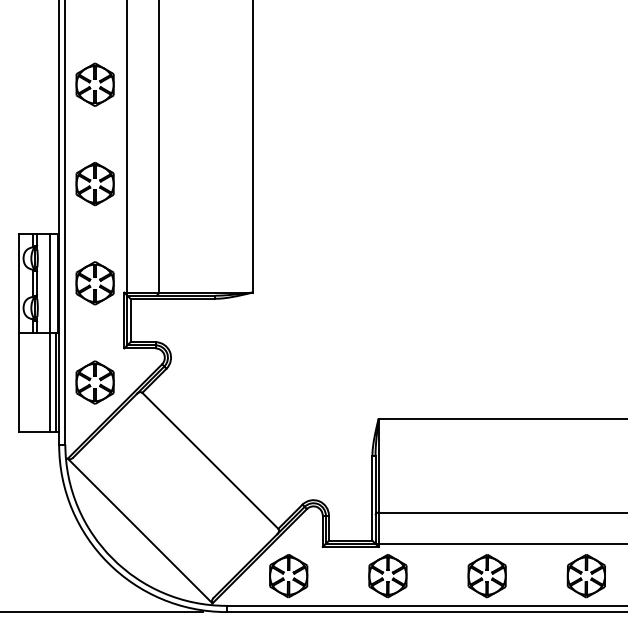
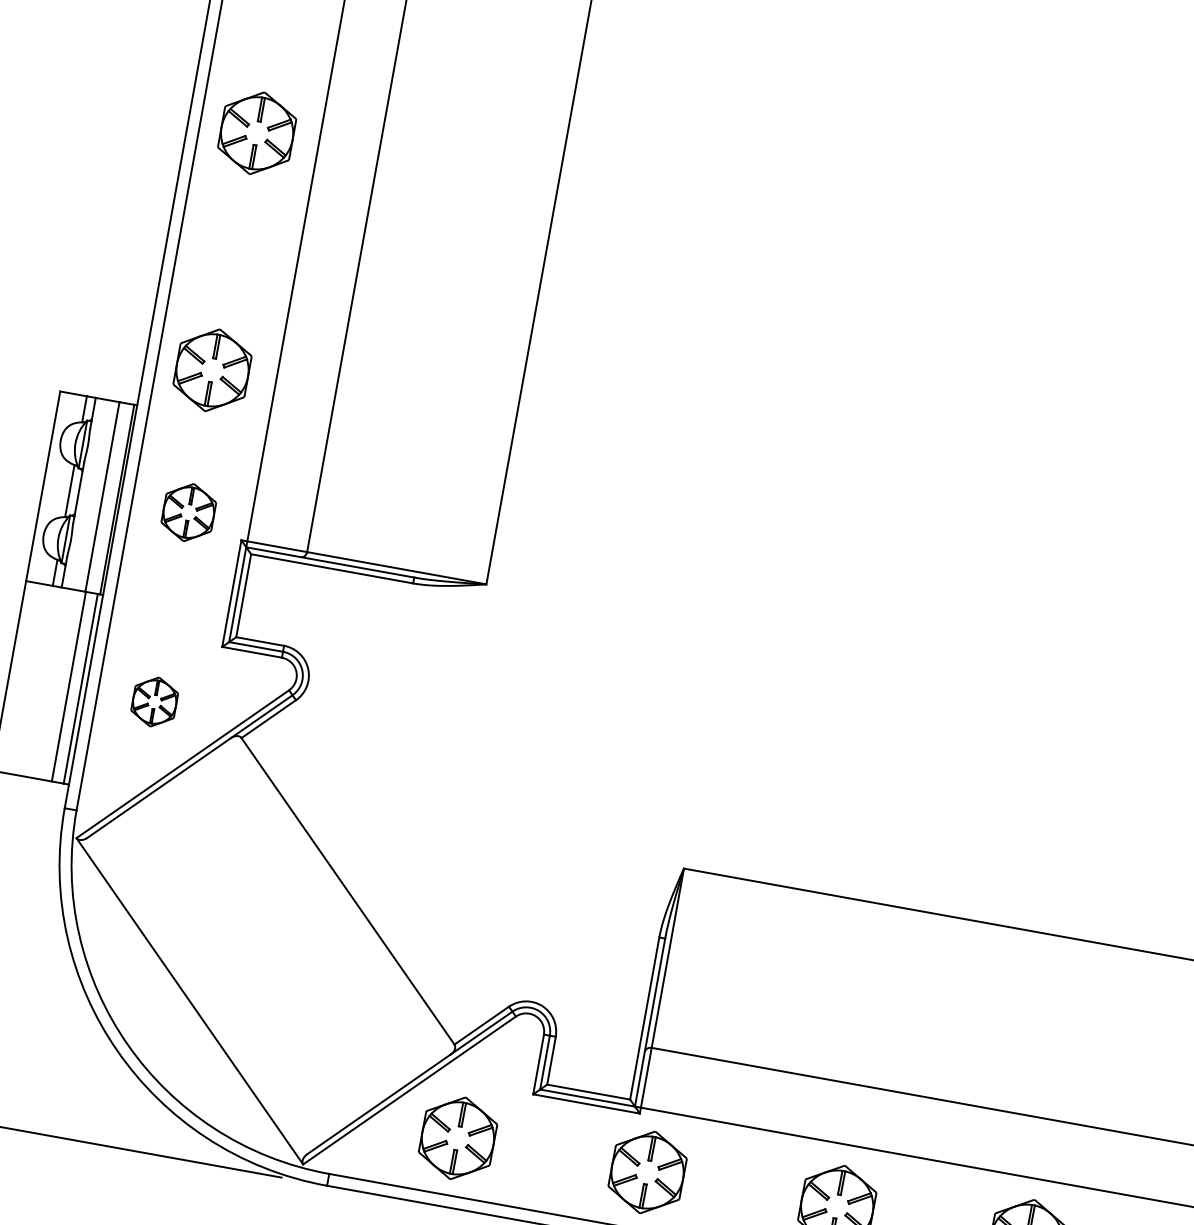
part: (94, 184) -> (211, 370), moved
part: (94, 283) -> (187, 512), size x0.7
part: (94, 382) -> (153, 701), size x0.6

